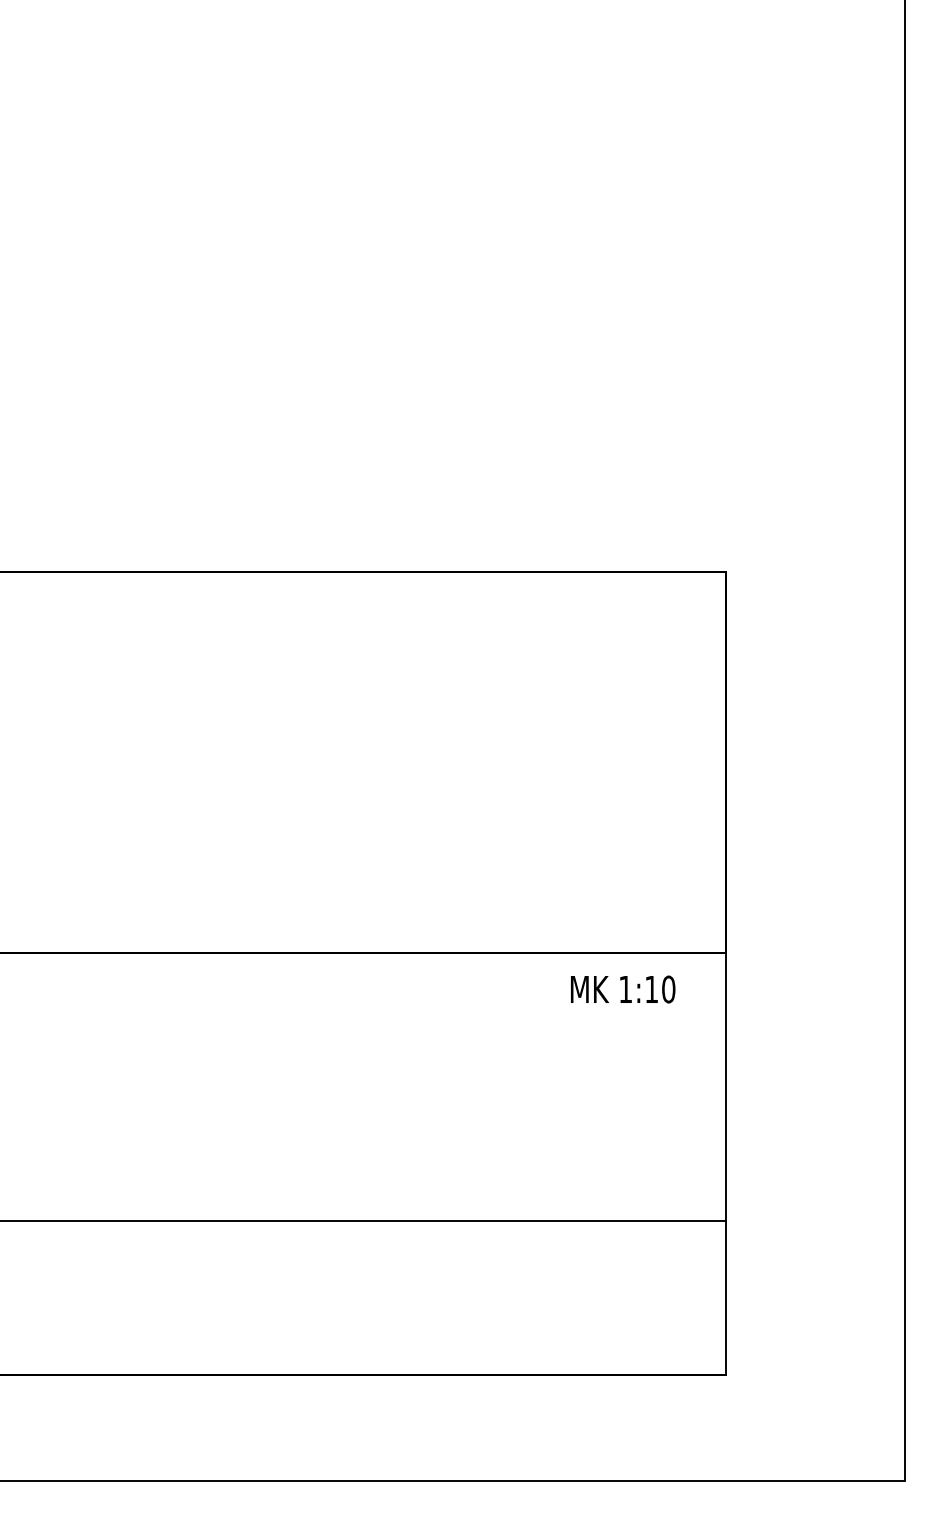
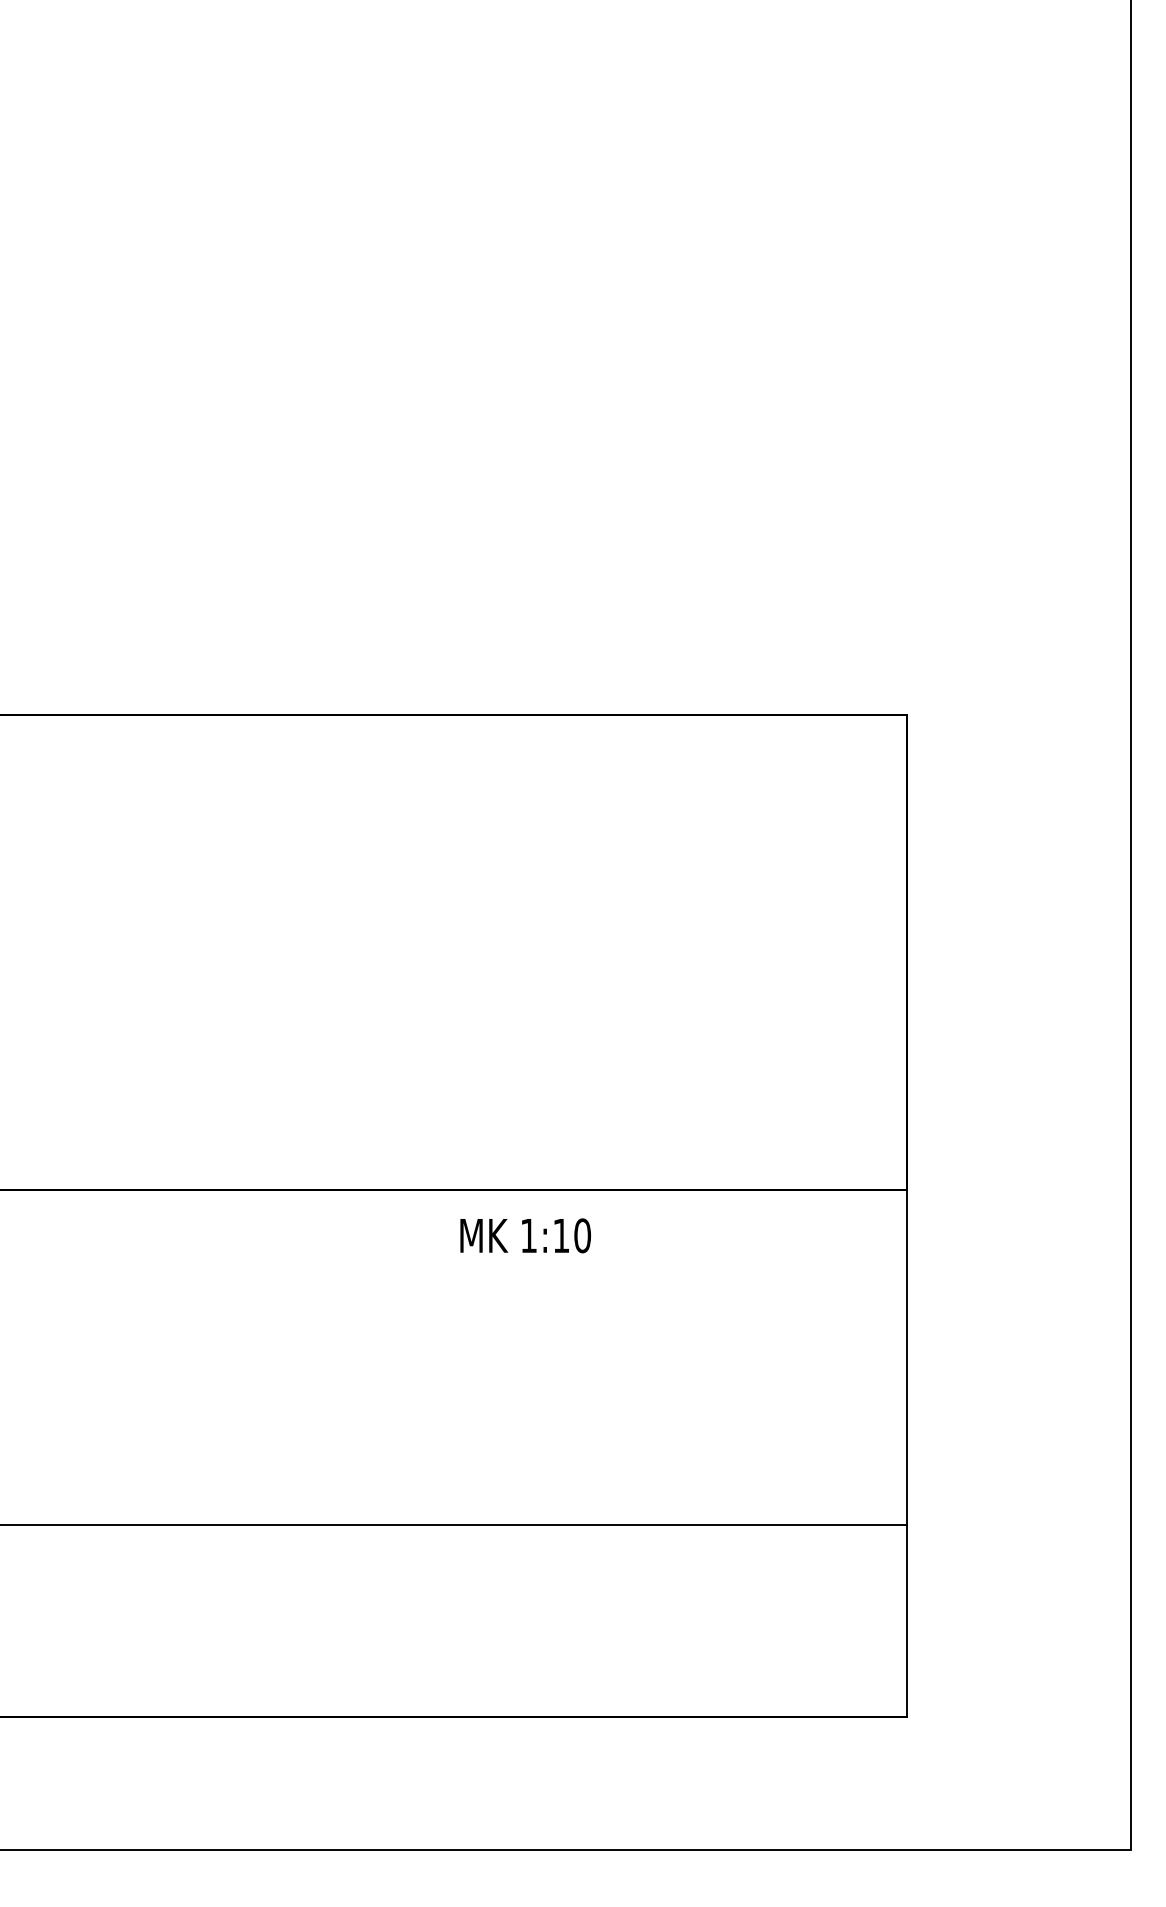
text: (622, 989) -> (525, 1235), moved

